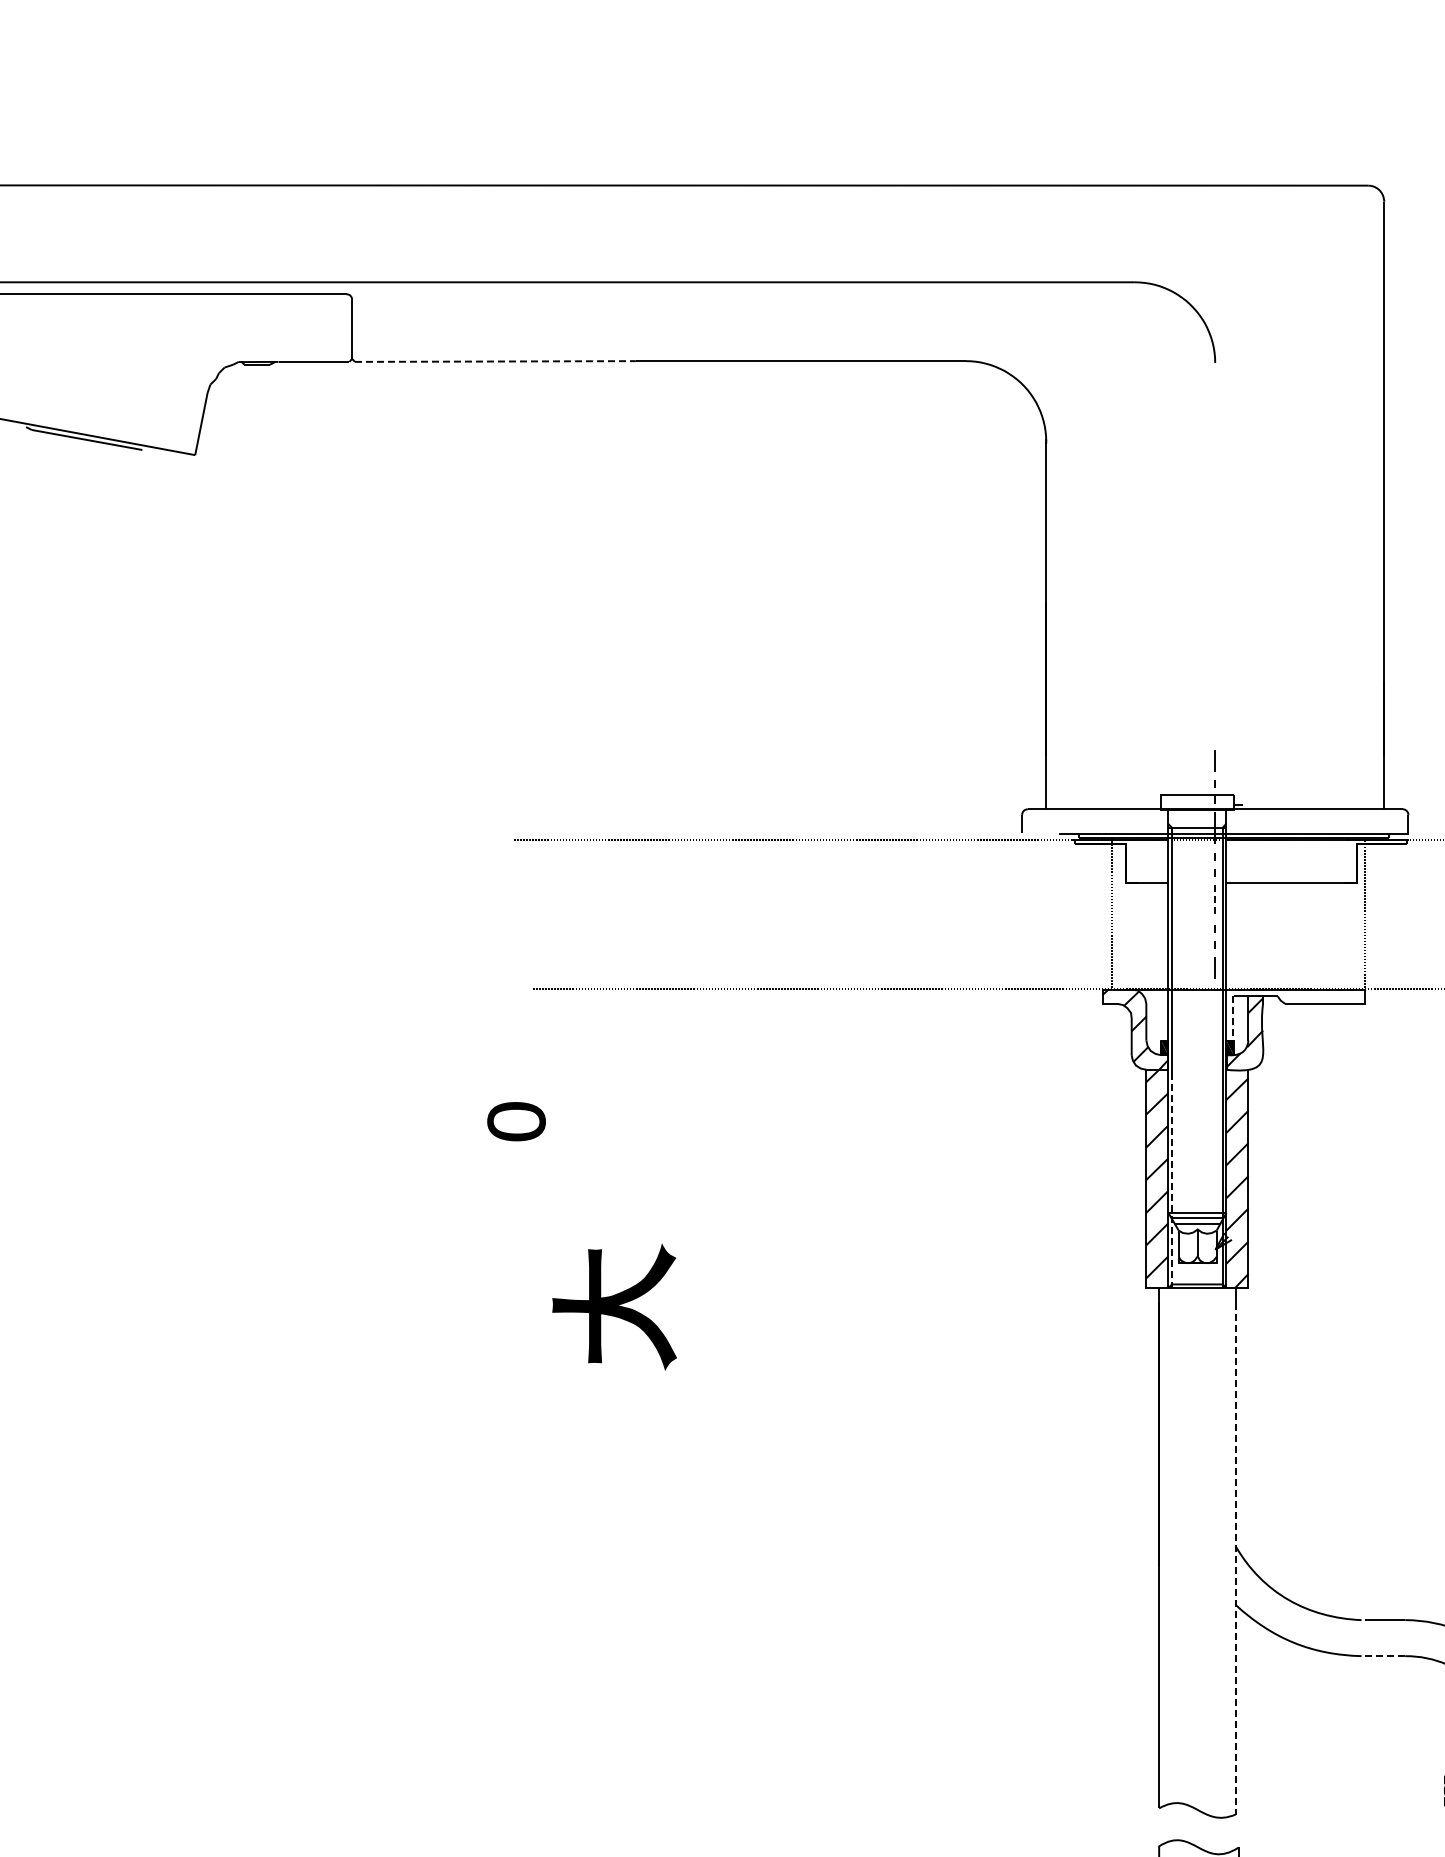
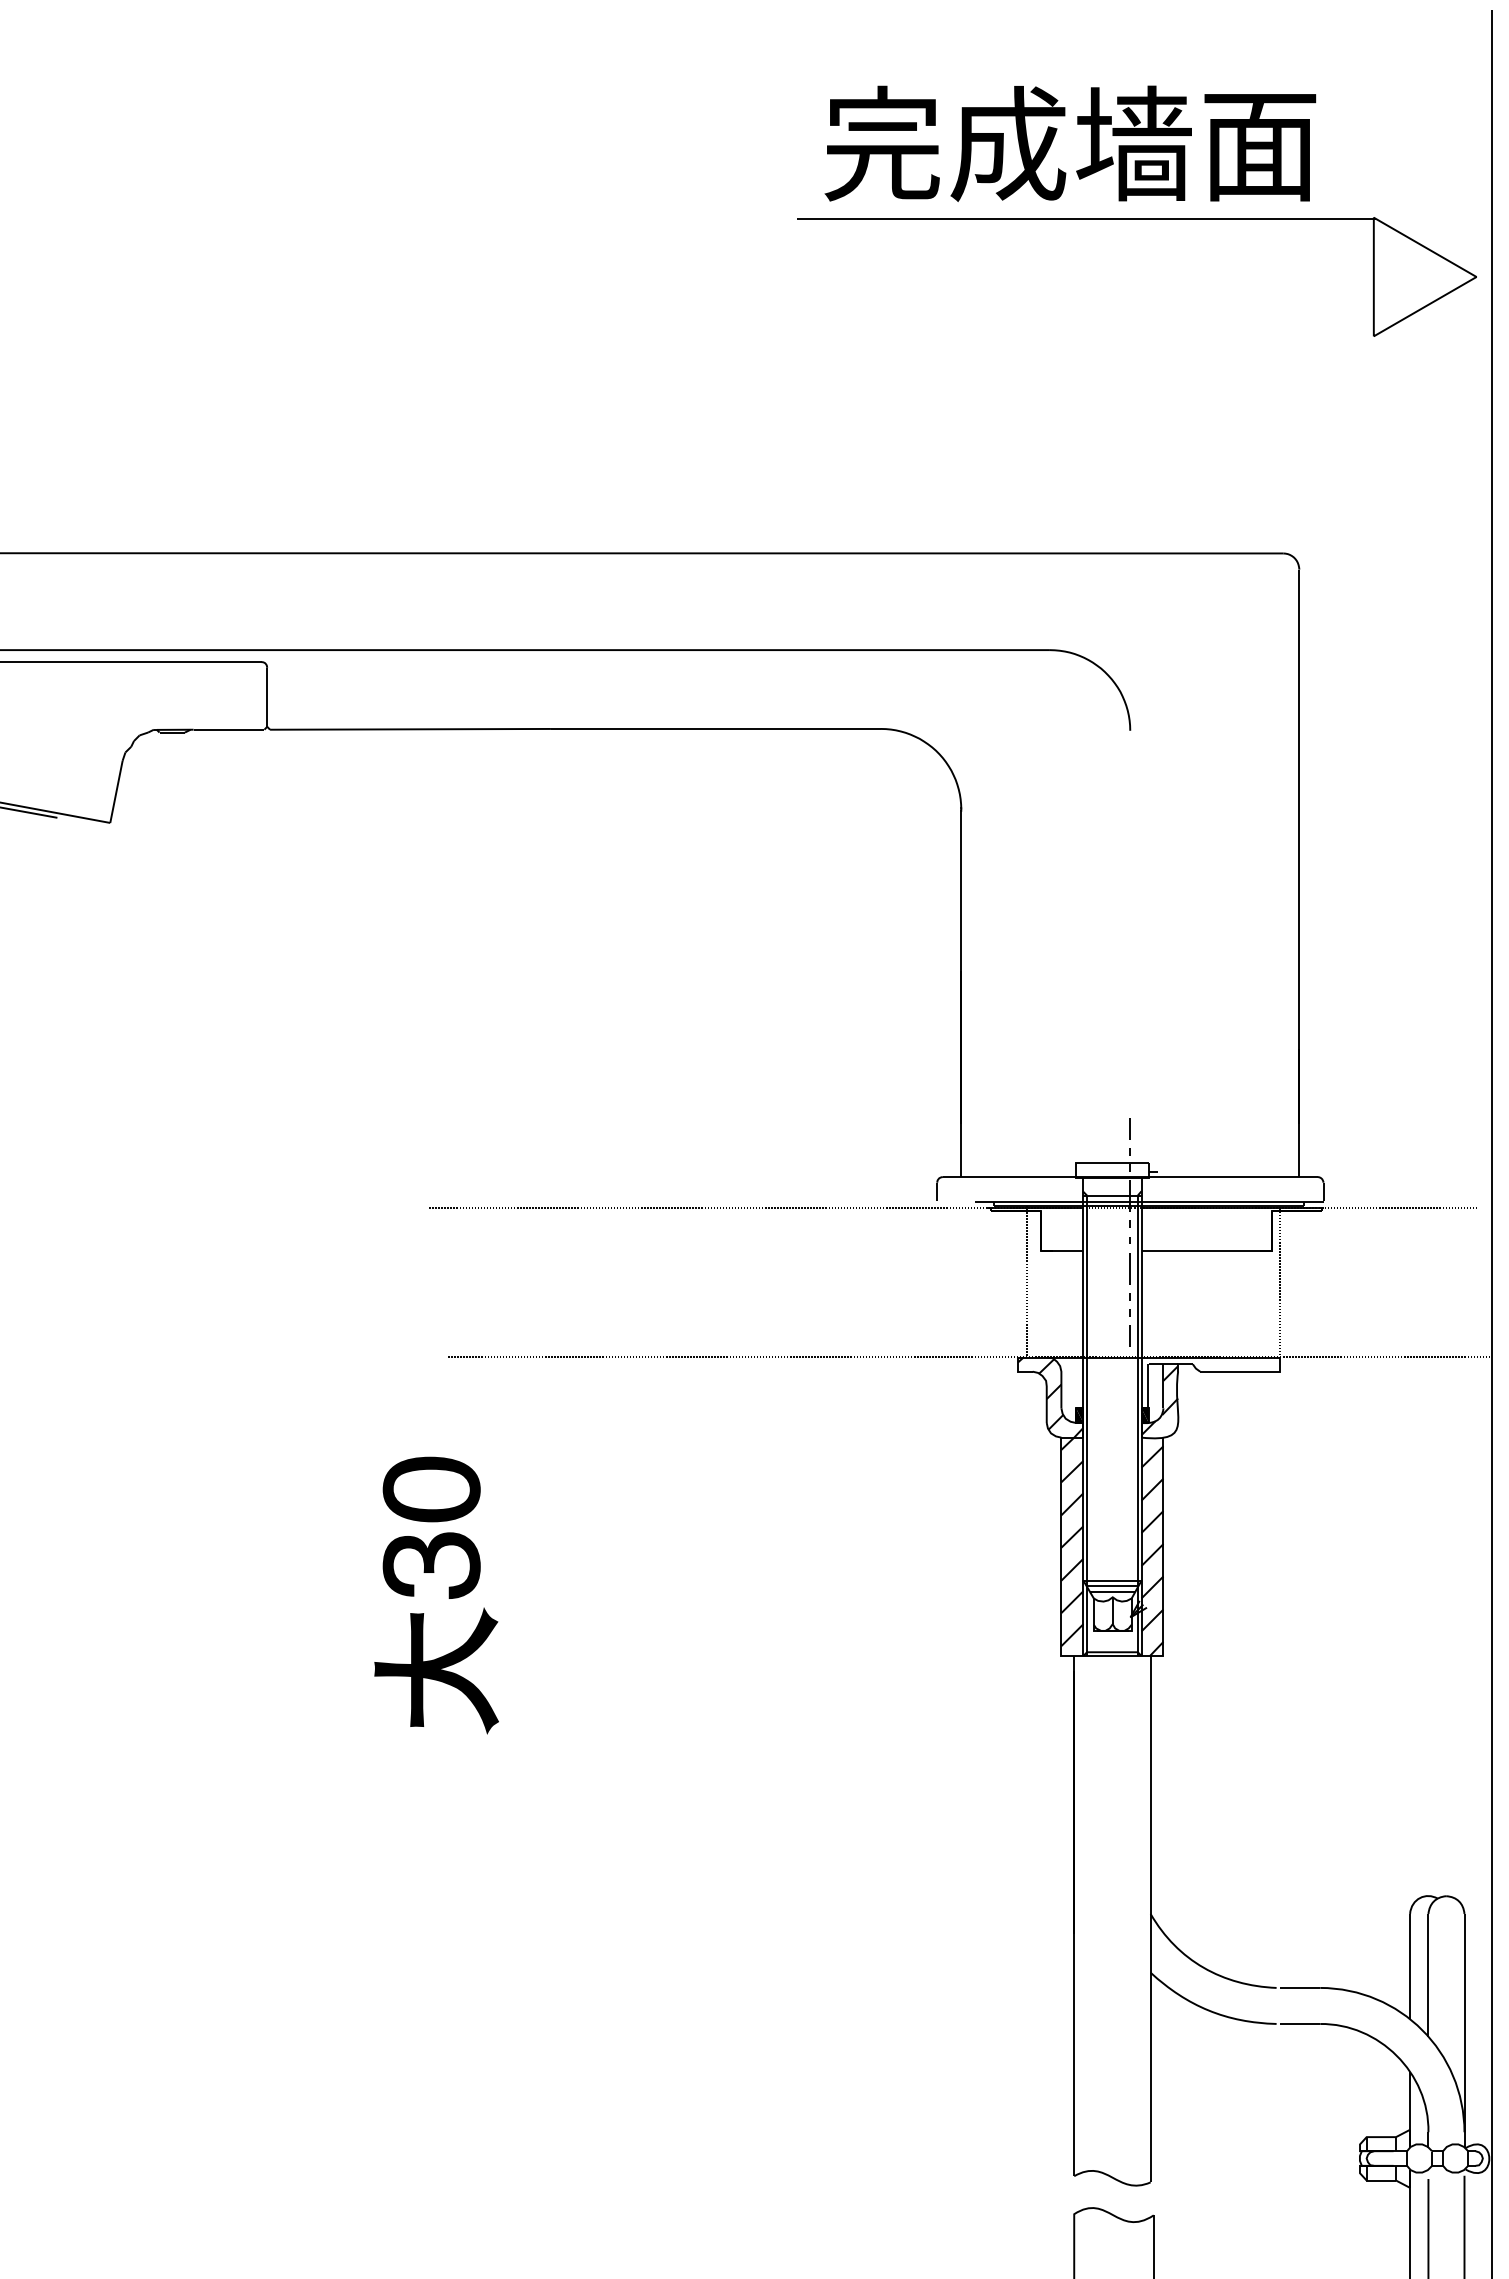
line: (495, 361) -> (410, 729), dashed -> solid
line: (1215, 901) -> (1130, 1269), dashed -> solid
line: (1233, 1018) -> (1148, 1386), dashed -> solid
part: (516, 1121) -> (431, 1489), size x1.67
line: (1172, 1178) -> (1087, 1546), dashed -> solid
fill: (516, 1197) -> (431, 1565), added
part: (614, 1306) -> (436, 1670), moved
line: (1235, 1558) -> (1150, 1926), dashed -> solid
line: (1385, 1656) -> (1300, 2024), dashed -> solid

